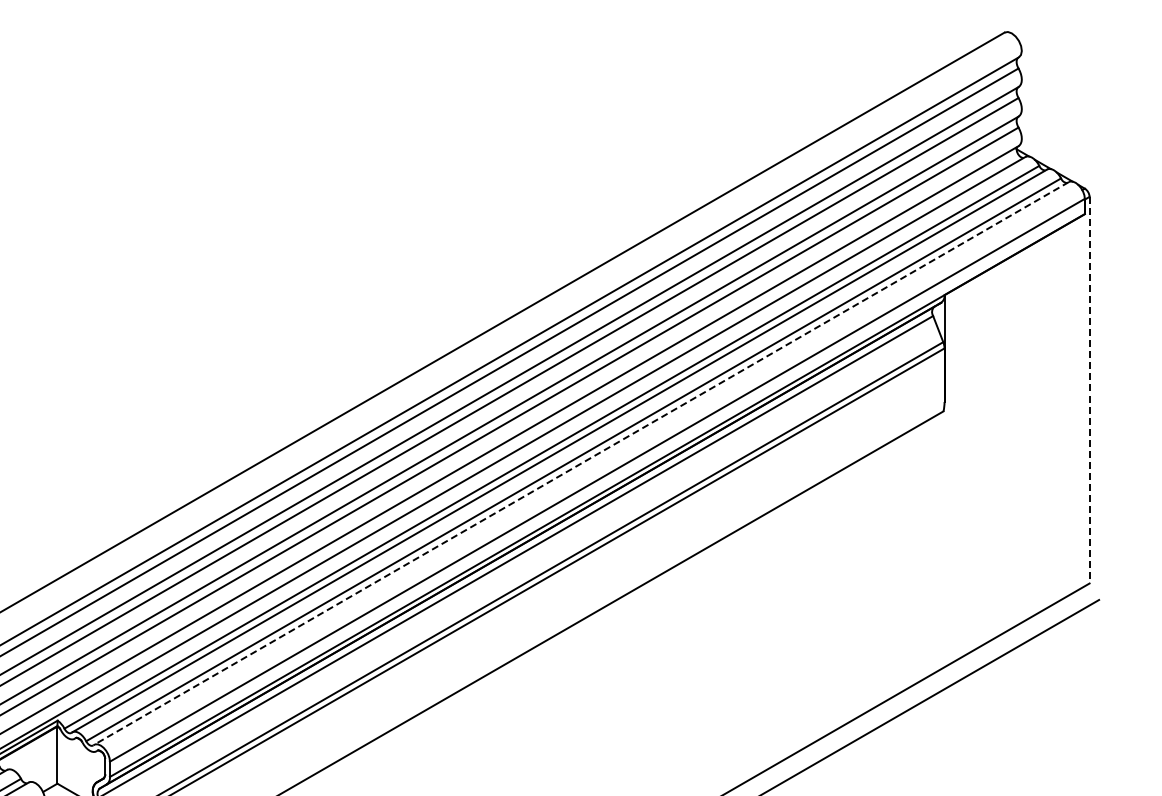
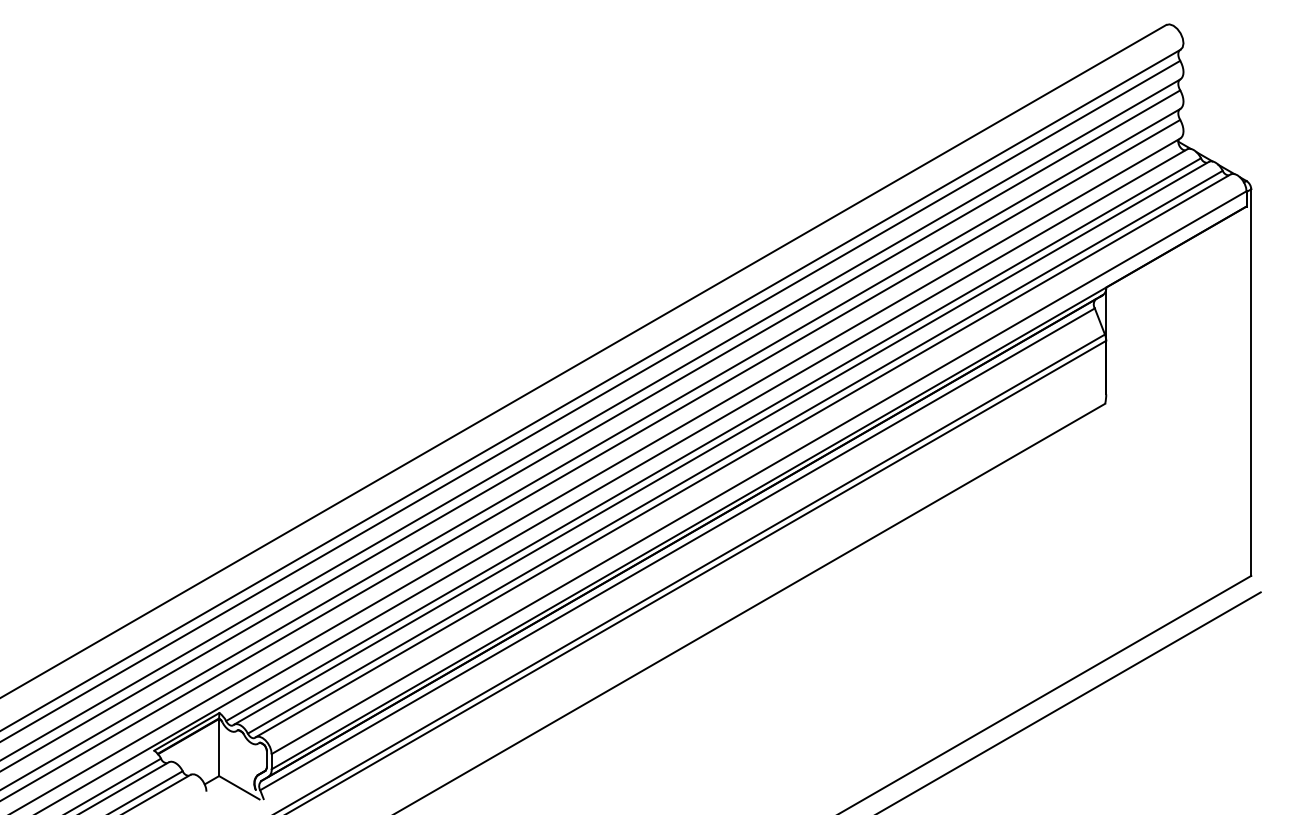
line: (1089, 391) -> (1251, 383), dashed -> solid
line: (581, 463) -> (743, 455), dashed -> solid

